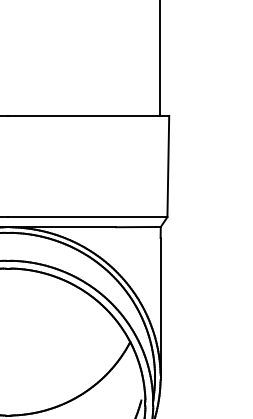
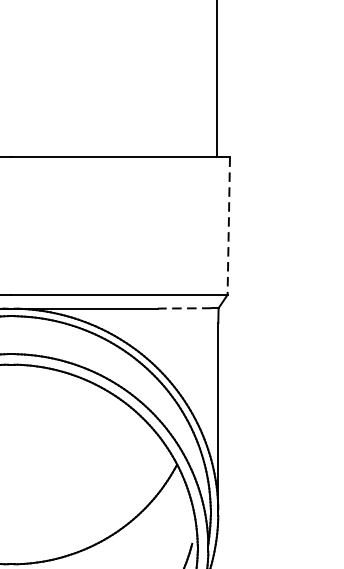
line: (168, 166) -> (229, 226), solid -> dashed
line: (135, 227) -> (184, 308), solid -> dashed

